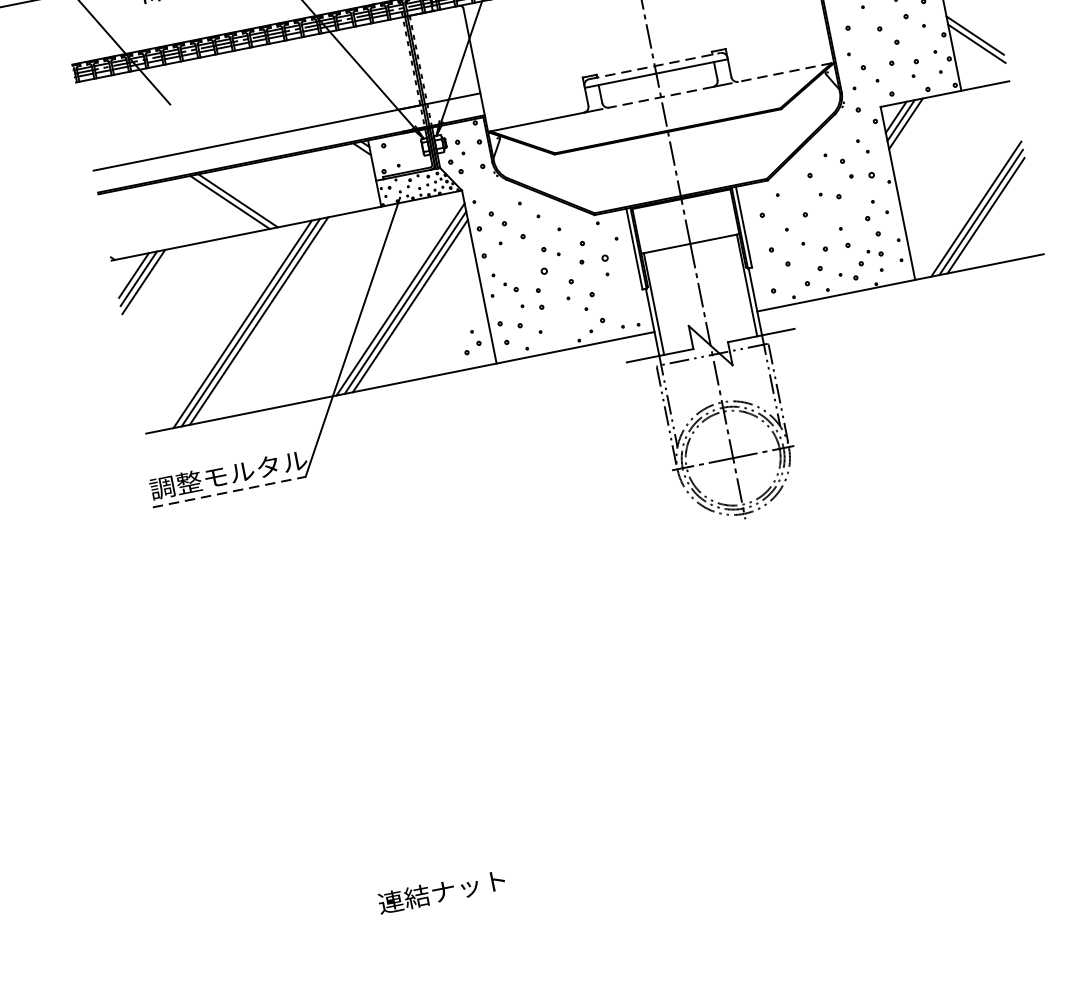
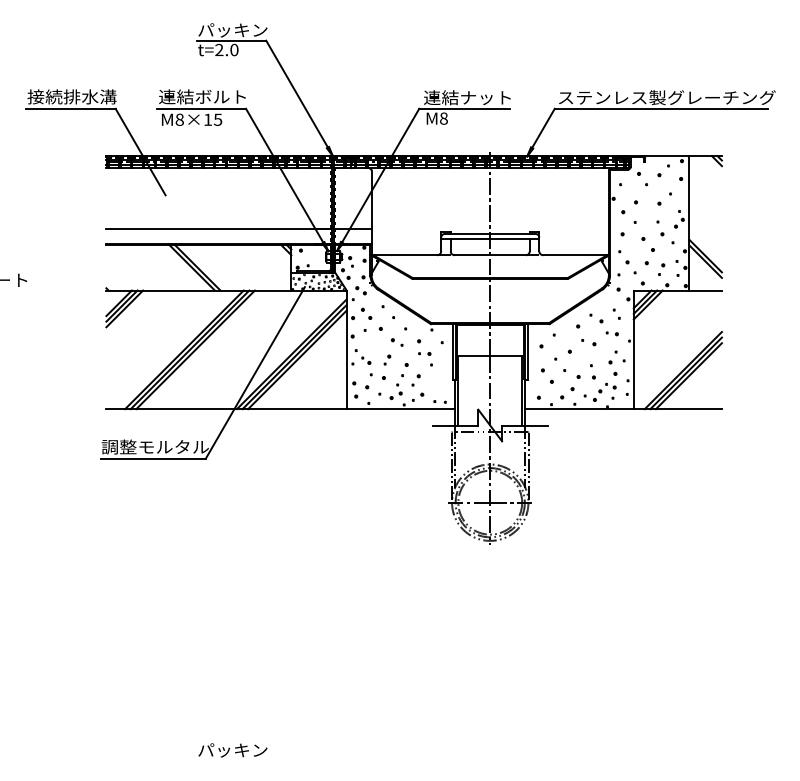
line: (655, 65) -> (490, 233), dashed -> solid
line: (785, 72) -> (575, 255), dashed -> solid
line: (661, 97) -> (490, 255), dashed -> solid
part: (860, 176) -> (611, 333), size x0.71
part: (482, 186) -> (360, 290), added
part: (593, 259) -> (424, 353), size x0.62
part: (541, 279) -> (387, 359), size x0.62
part: (470, 341) -> (395, 391), moved
line: (229, 491) -> (153, 458), dashed -> solid
text: (440, 890) -> (240, 749), 連結ナット -> パッキン

